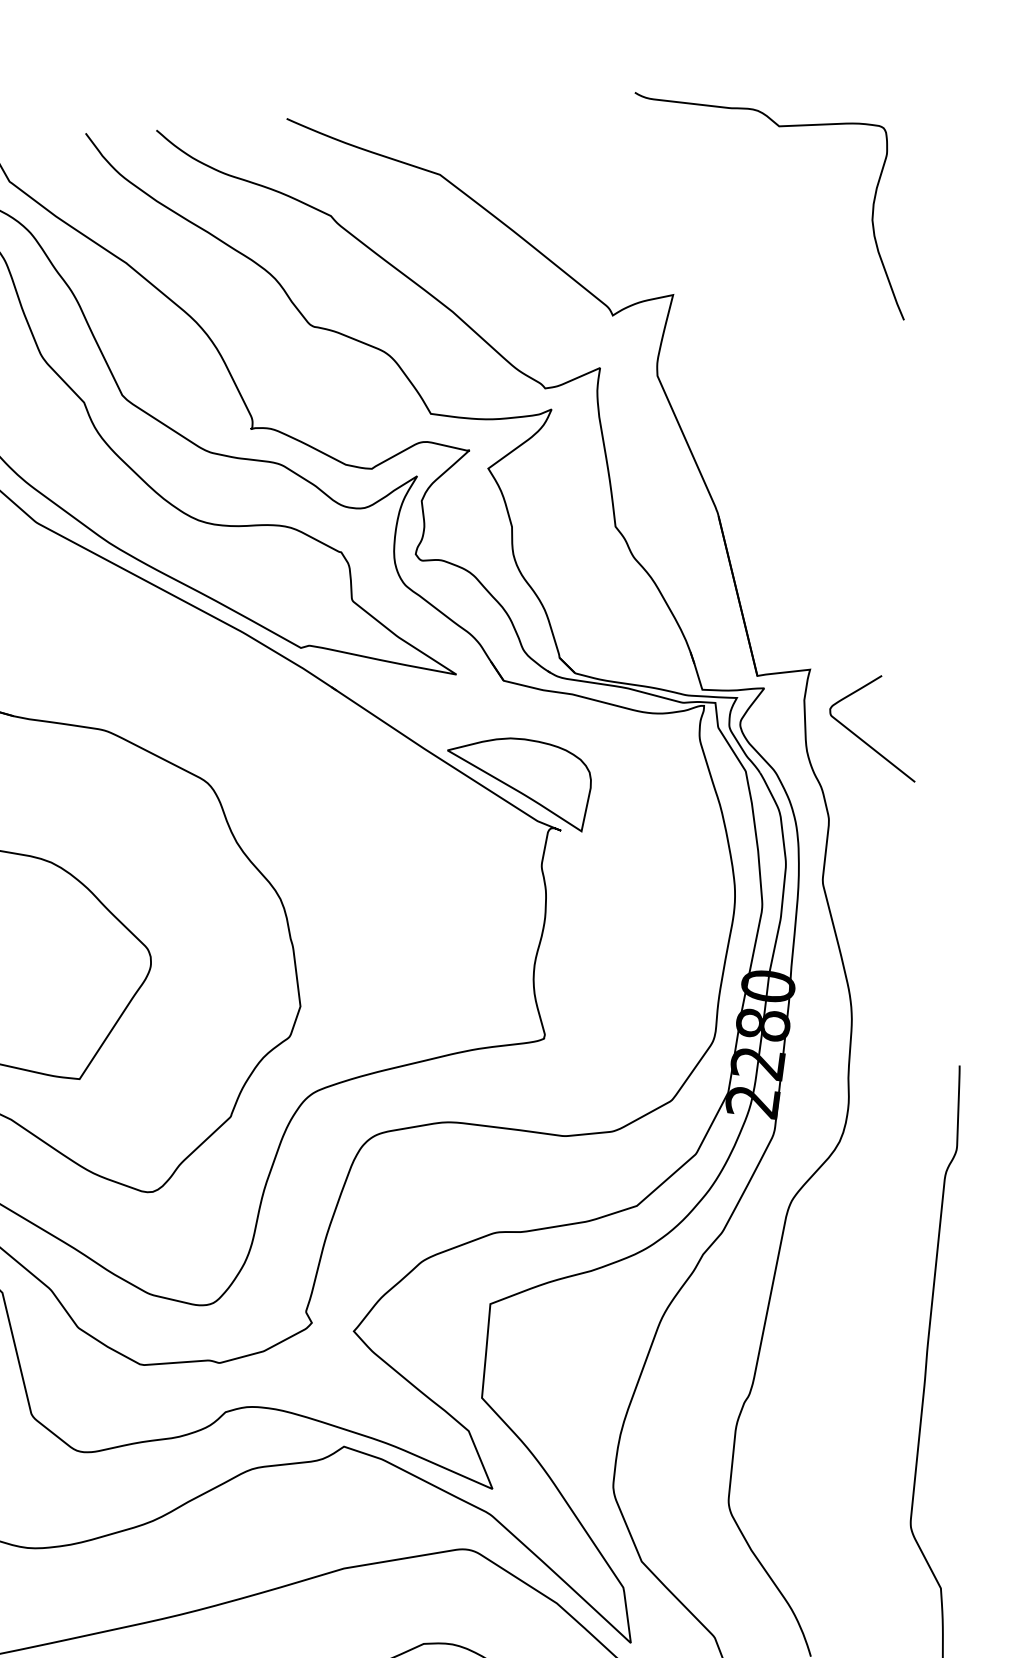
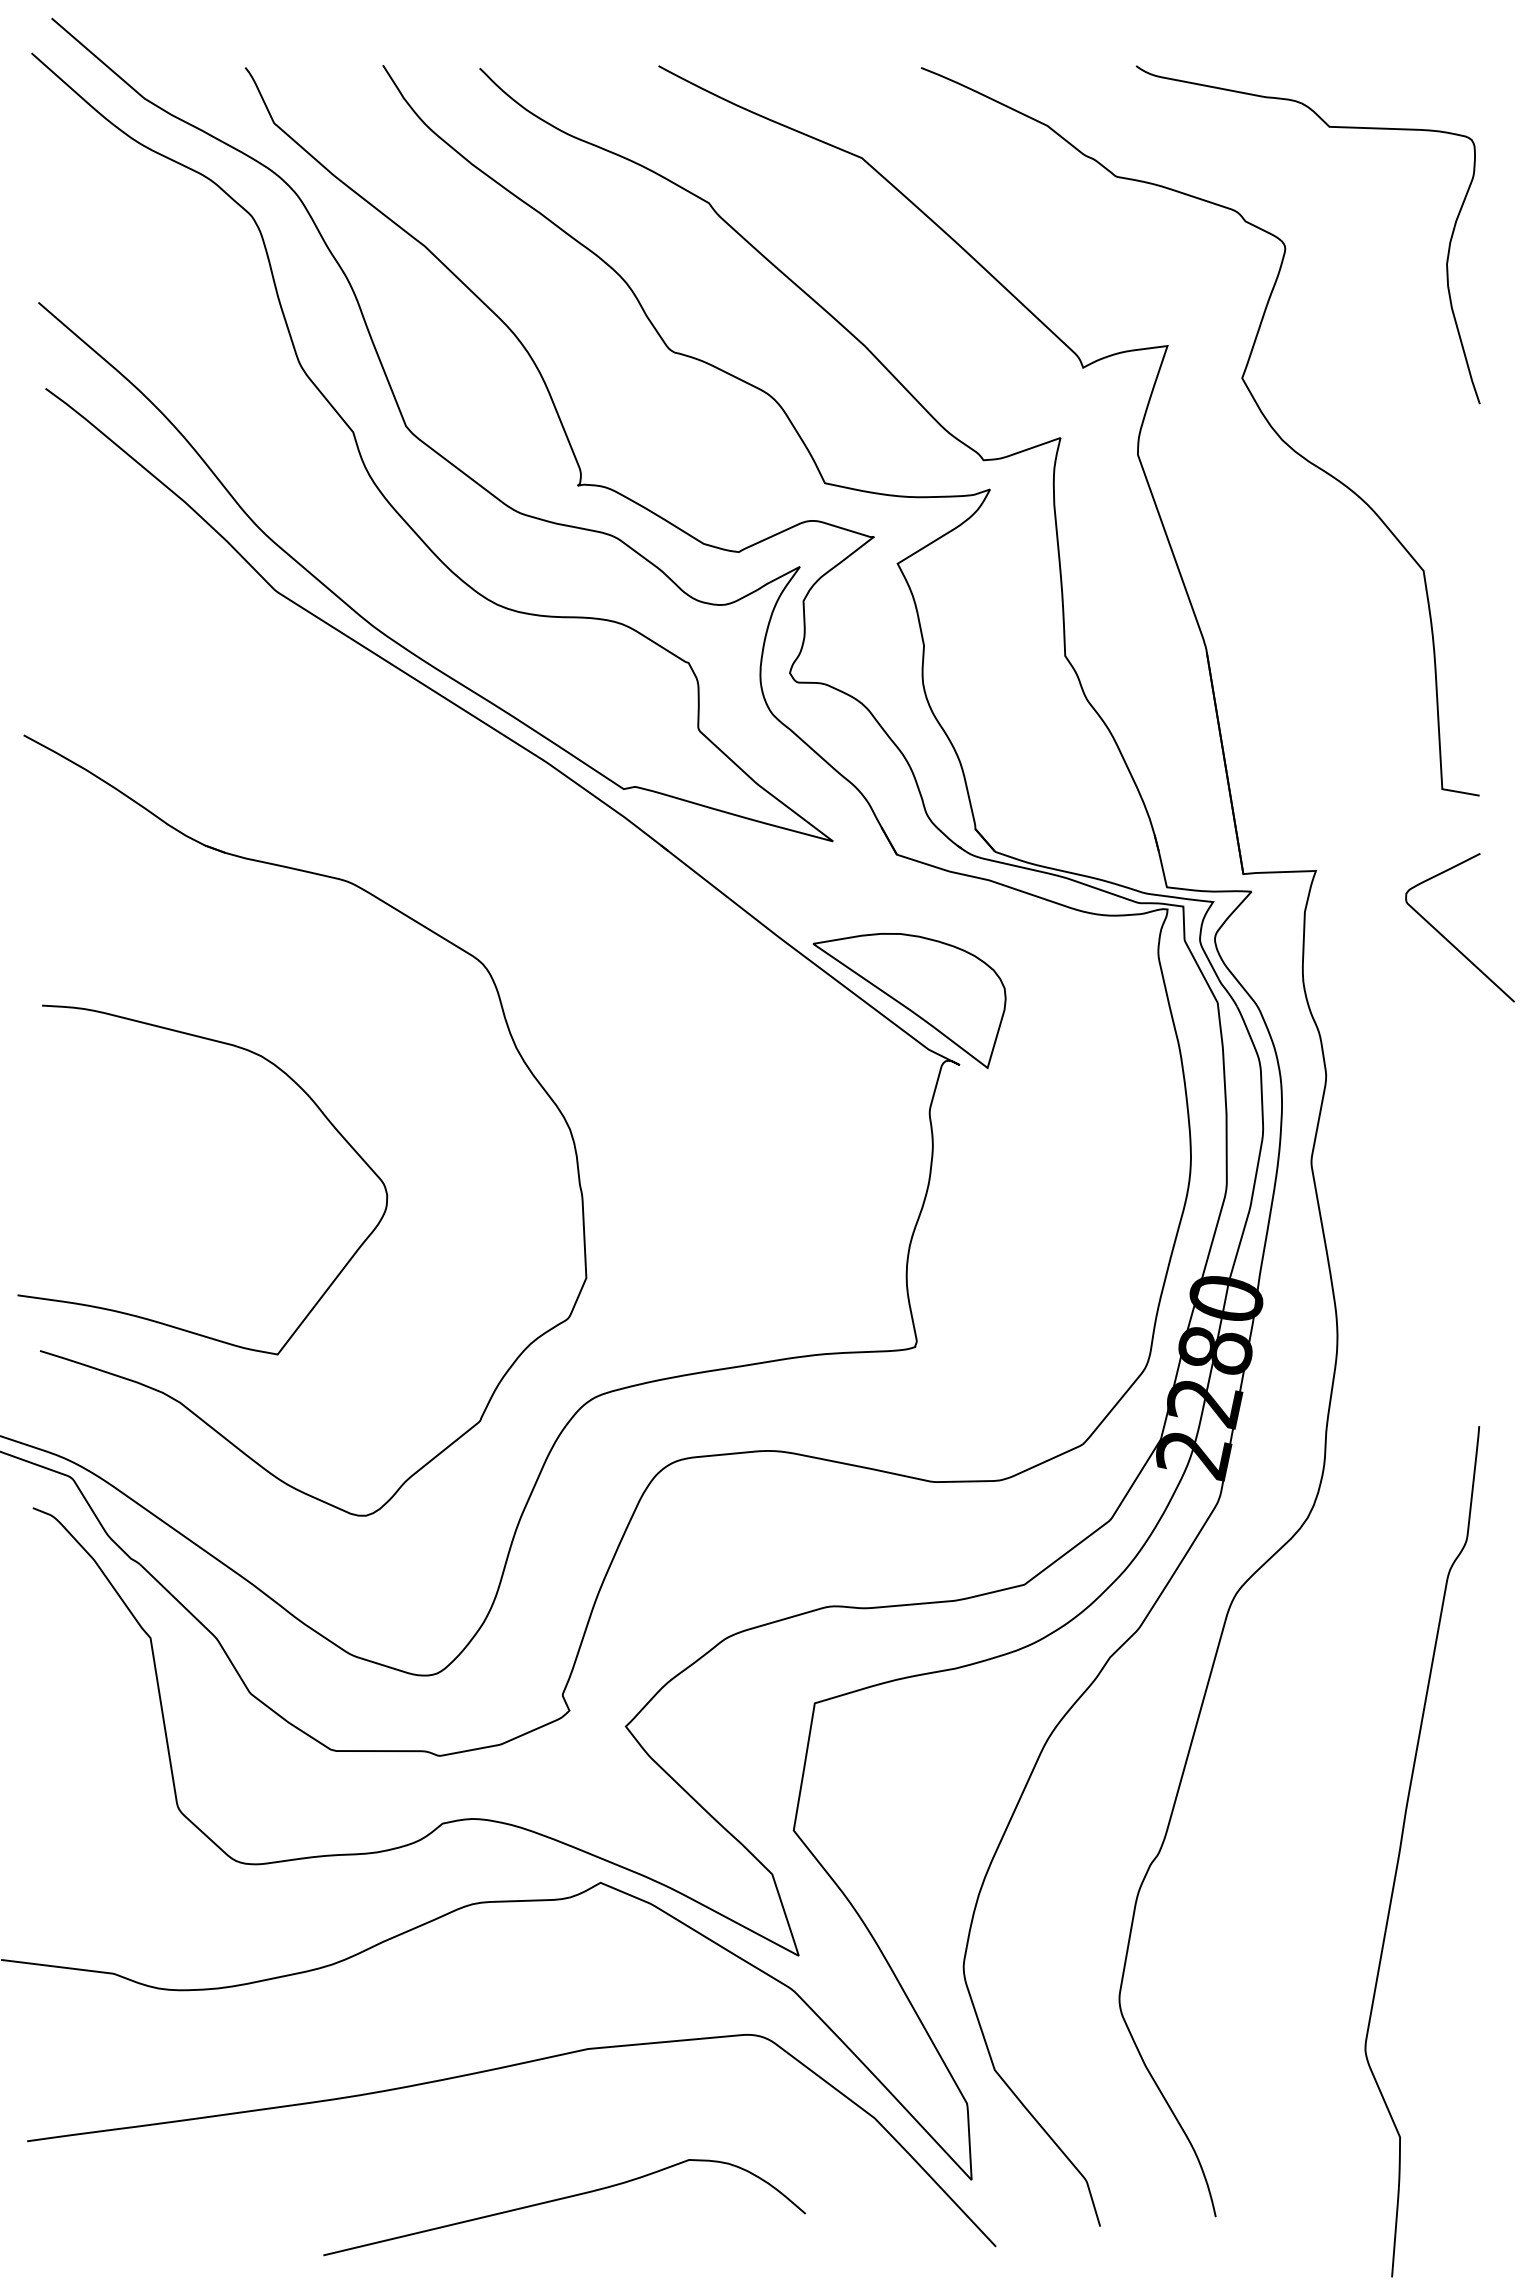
curve: (739, 331) -> (1254, 402), added
curve: (863, 740) -> (1448, 939), moved

